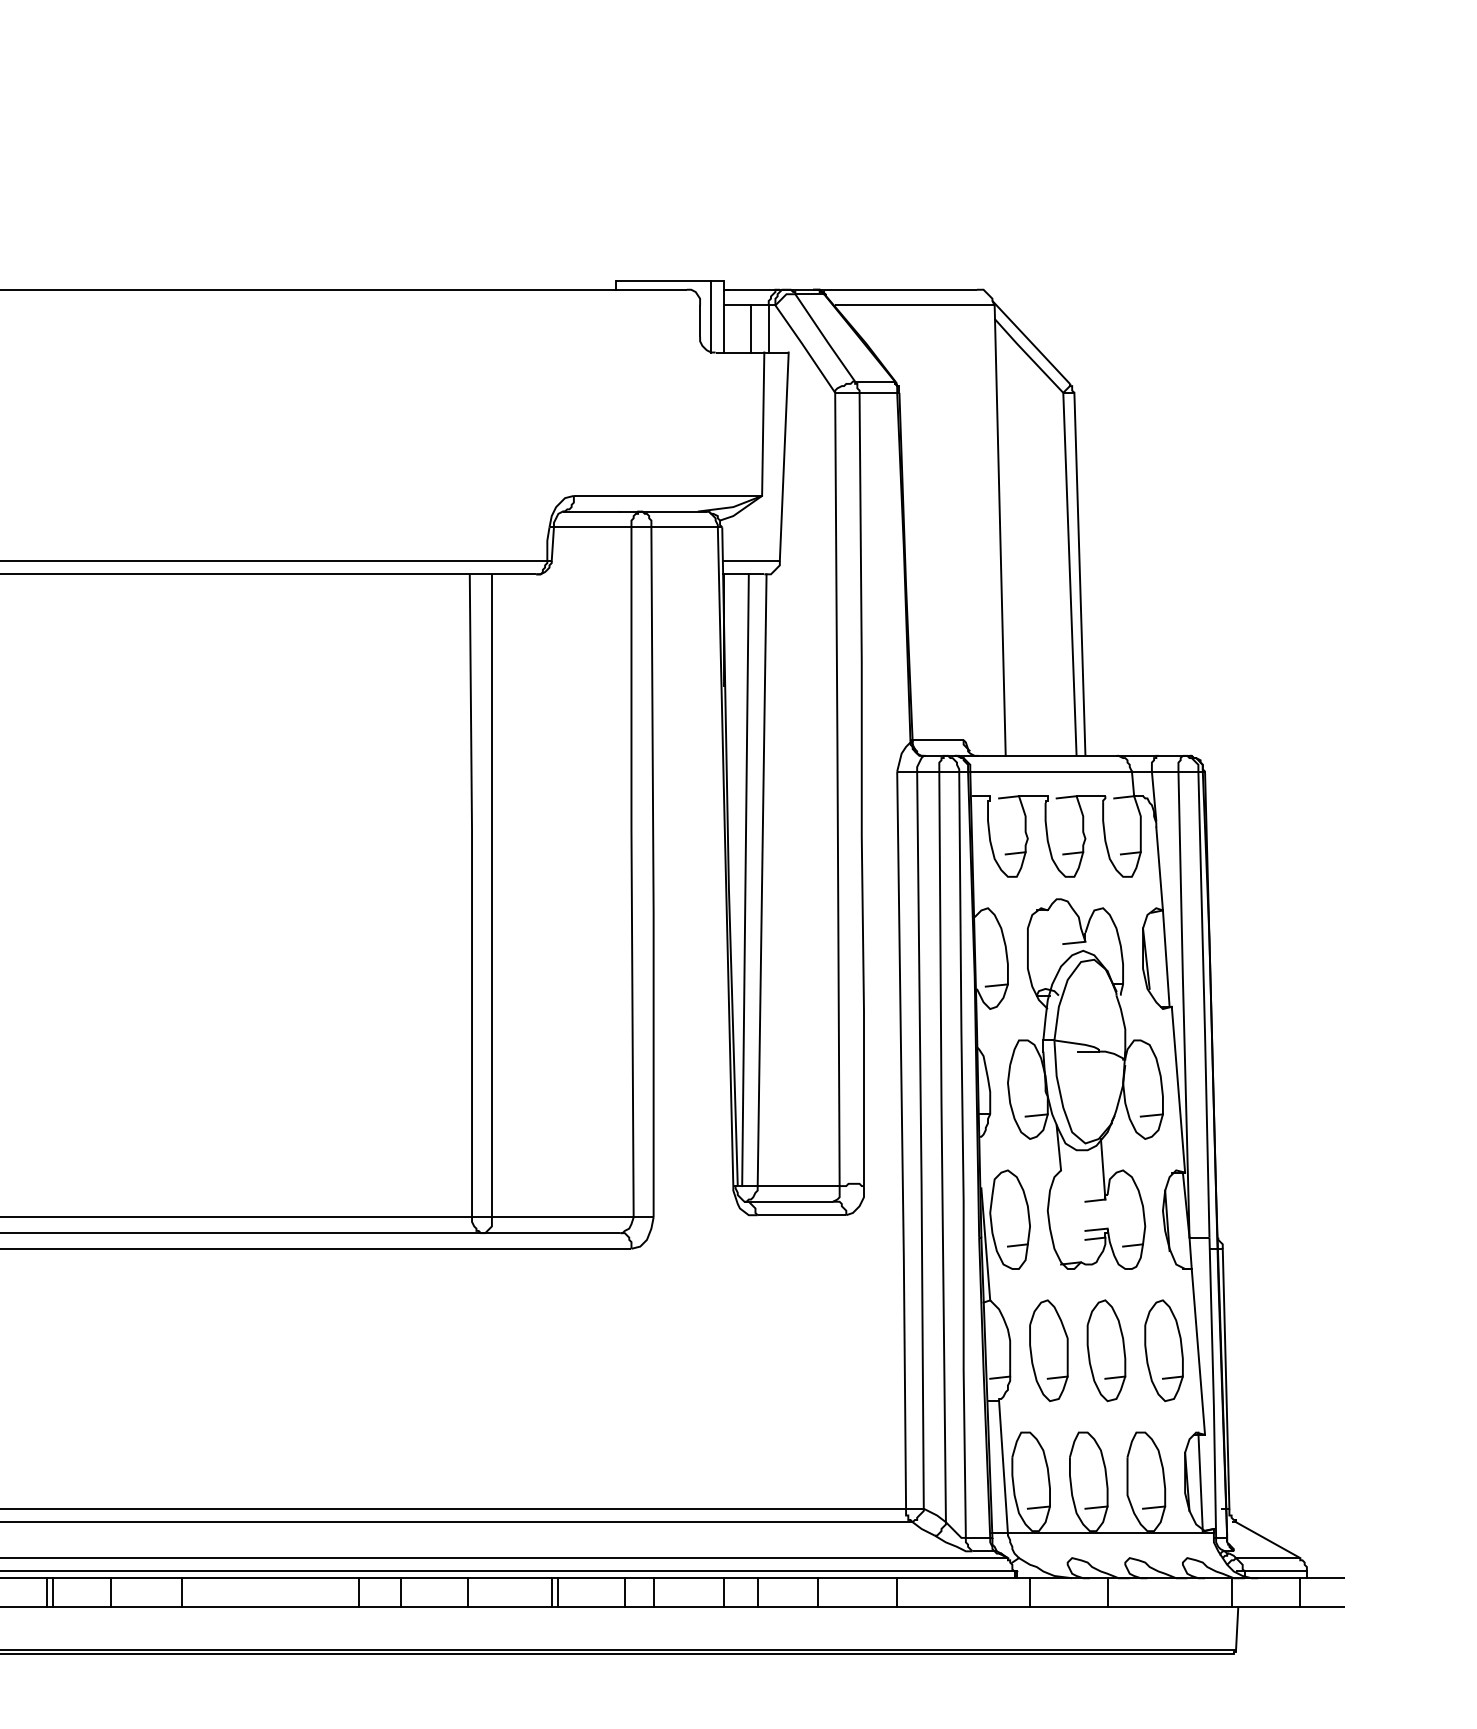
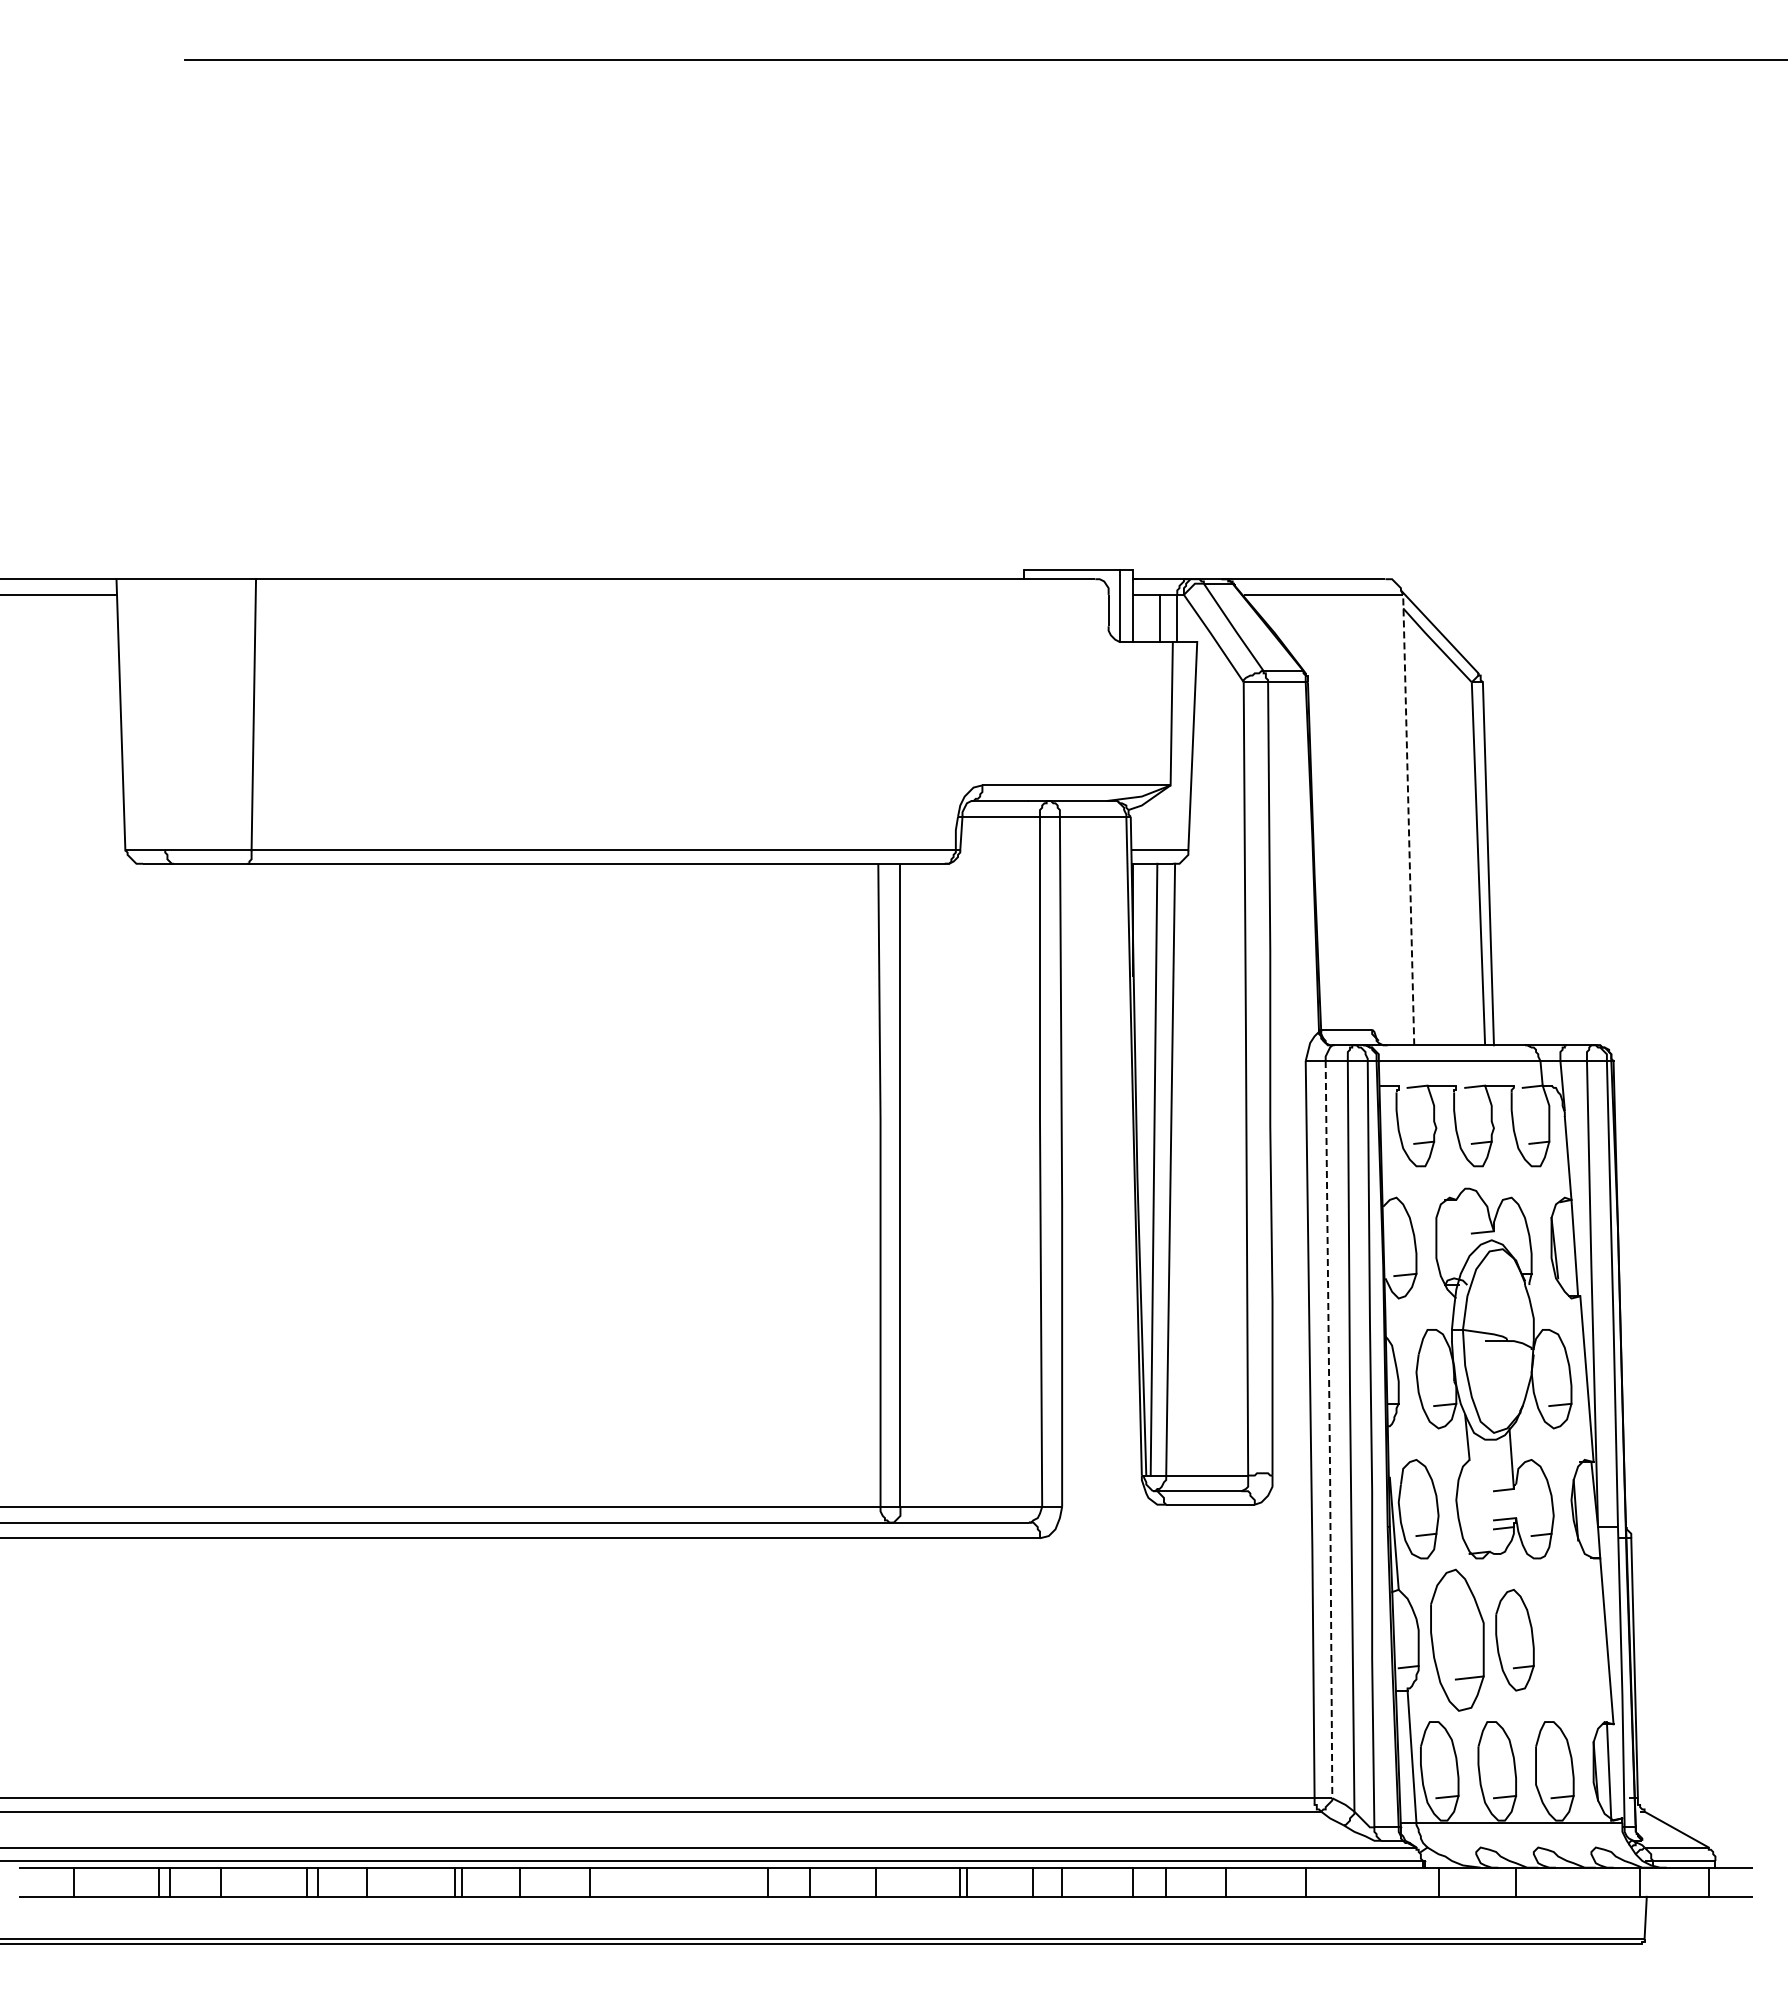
line: (999, 530) -> (1408, 819), solid -> dashed
line: (920, 1141) -> (1329, 1430), solid -> dashed
part: (1048, 1350) -> (1457, 1639), size x1.4
part: (1163, 1350) -> (1572, 1639), removed

